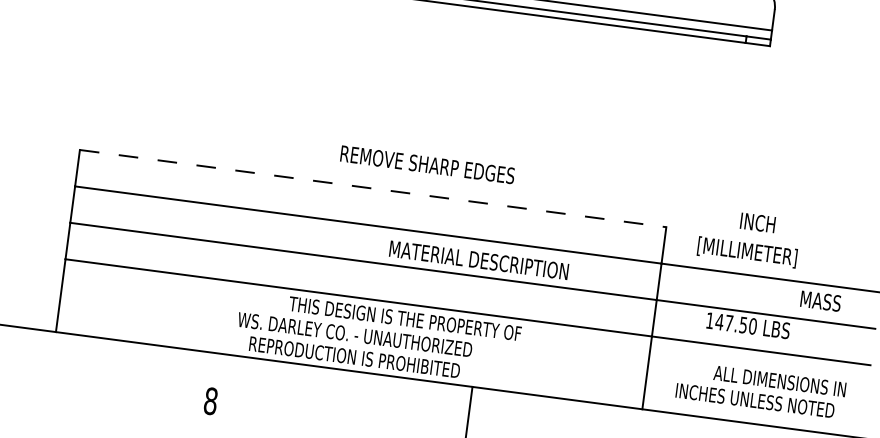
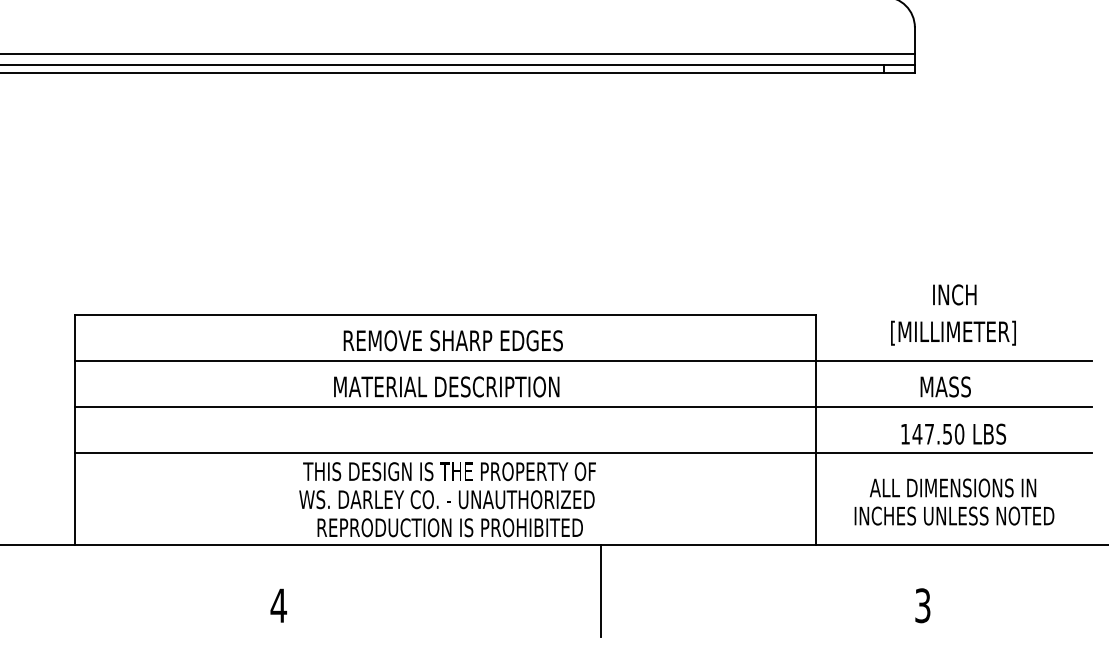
text: (427, 164) -> (452, 340), moved
line: (373, 188) -> (445, 315), dashed -> solid
text: (757, 222) -> (954, 294), moved
text: (747, 251) -> (953, 332), moved
text: (478, 259) -> (446, 386), moved
text: (820, 300) -> (945, 386), moved
text: (405, 318) -> (449, 471), moved
text: (748, 325) -> (953, 433), moved
text: (779, 380) -> (952, 487), moved
text: (210, 401) -> (278, 605), 8 -> 4

